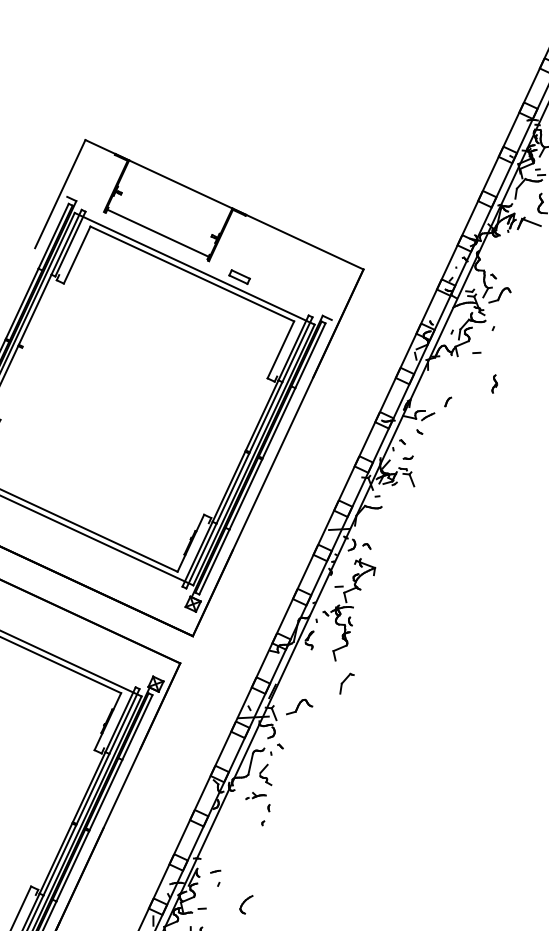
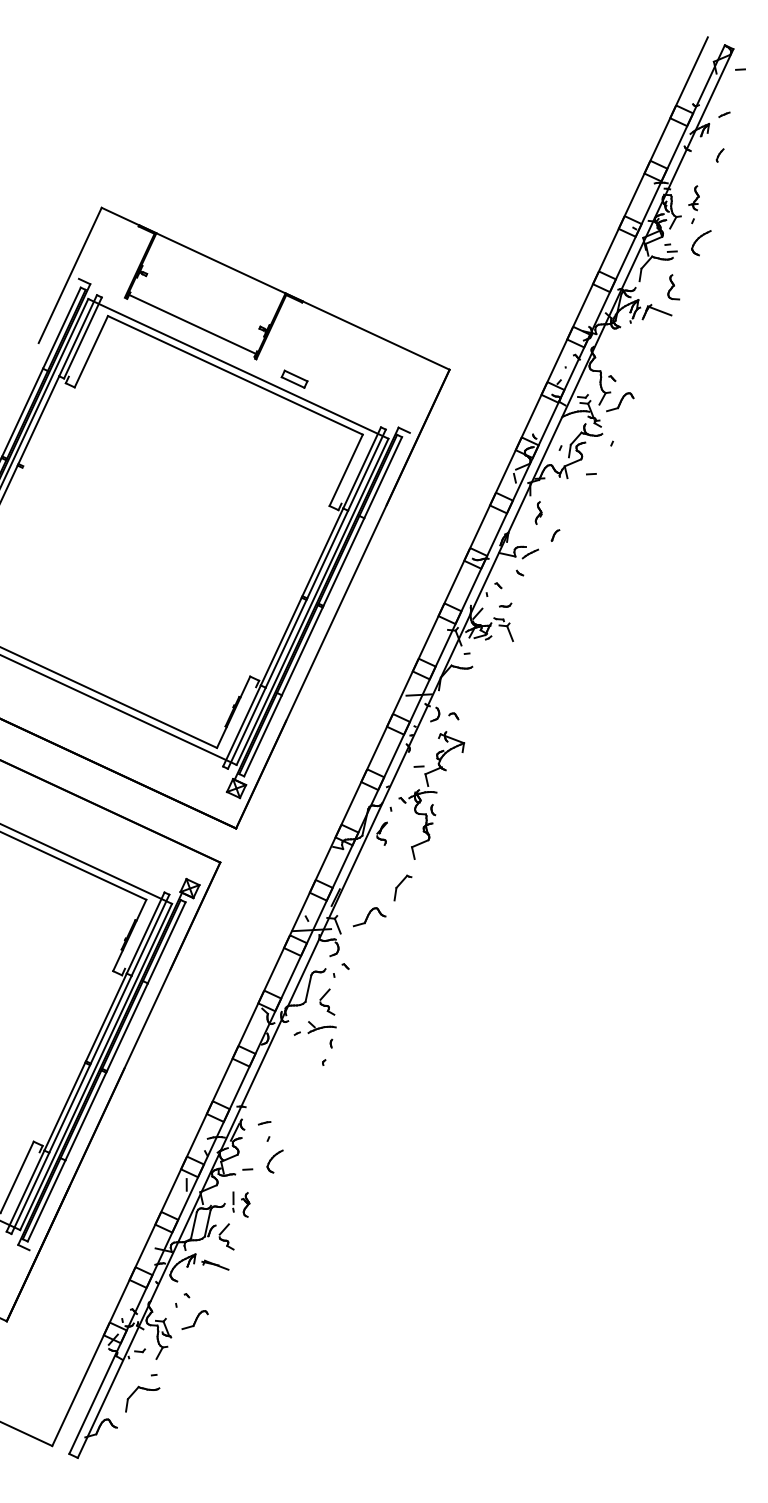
part: (494, 383) -> (538, 512), moved
part: (346, 683) -> (402, 887), moved
part: (255, 796) -> (314, 1028), size x1.67
part: (245, 904) -> (274, 1161), moved

